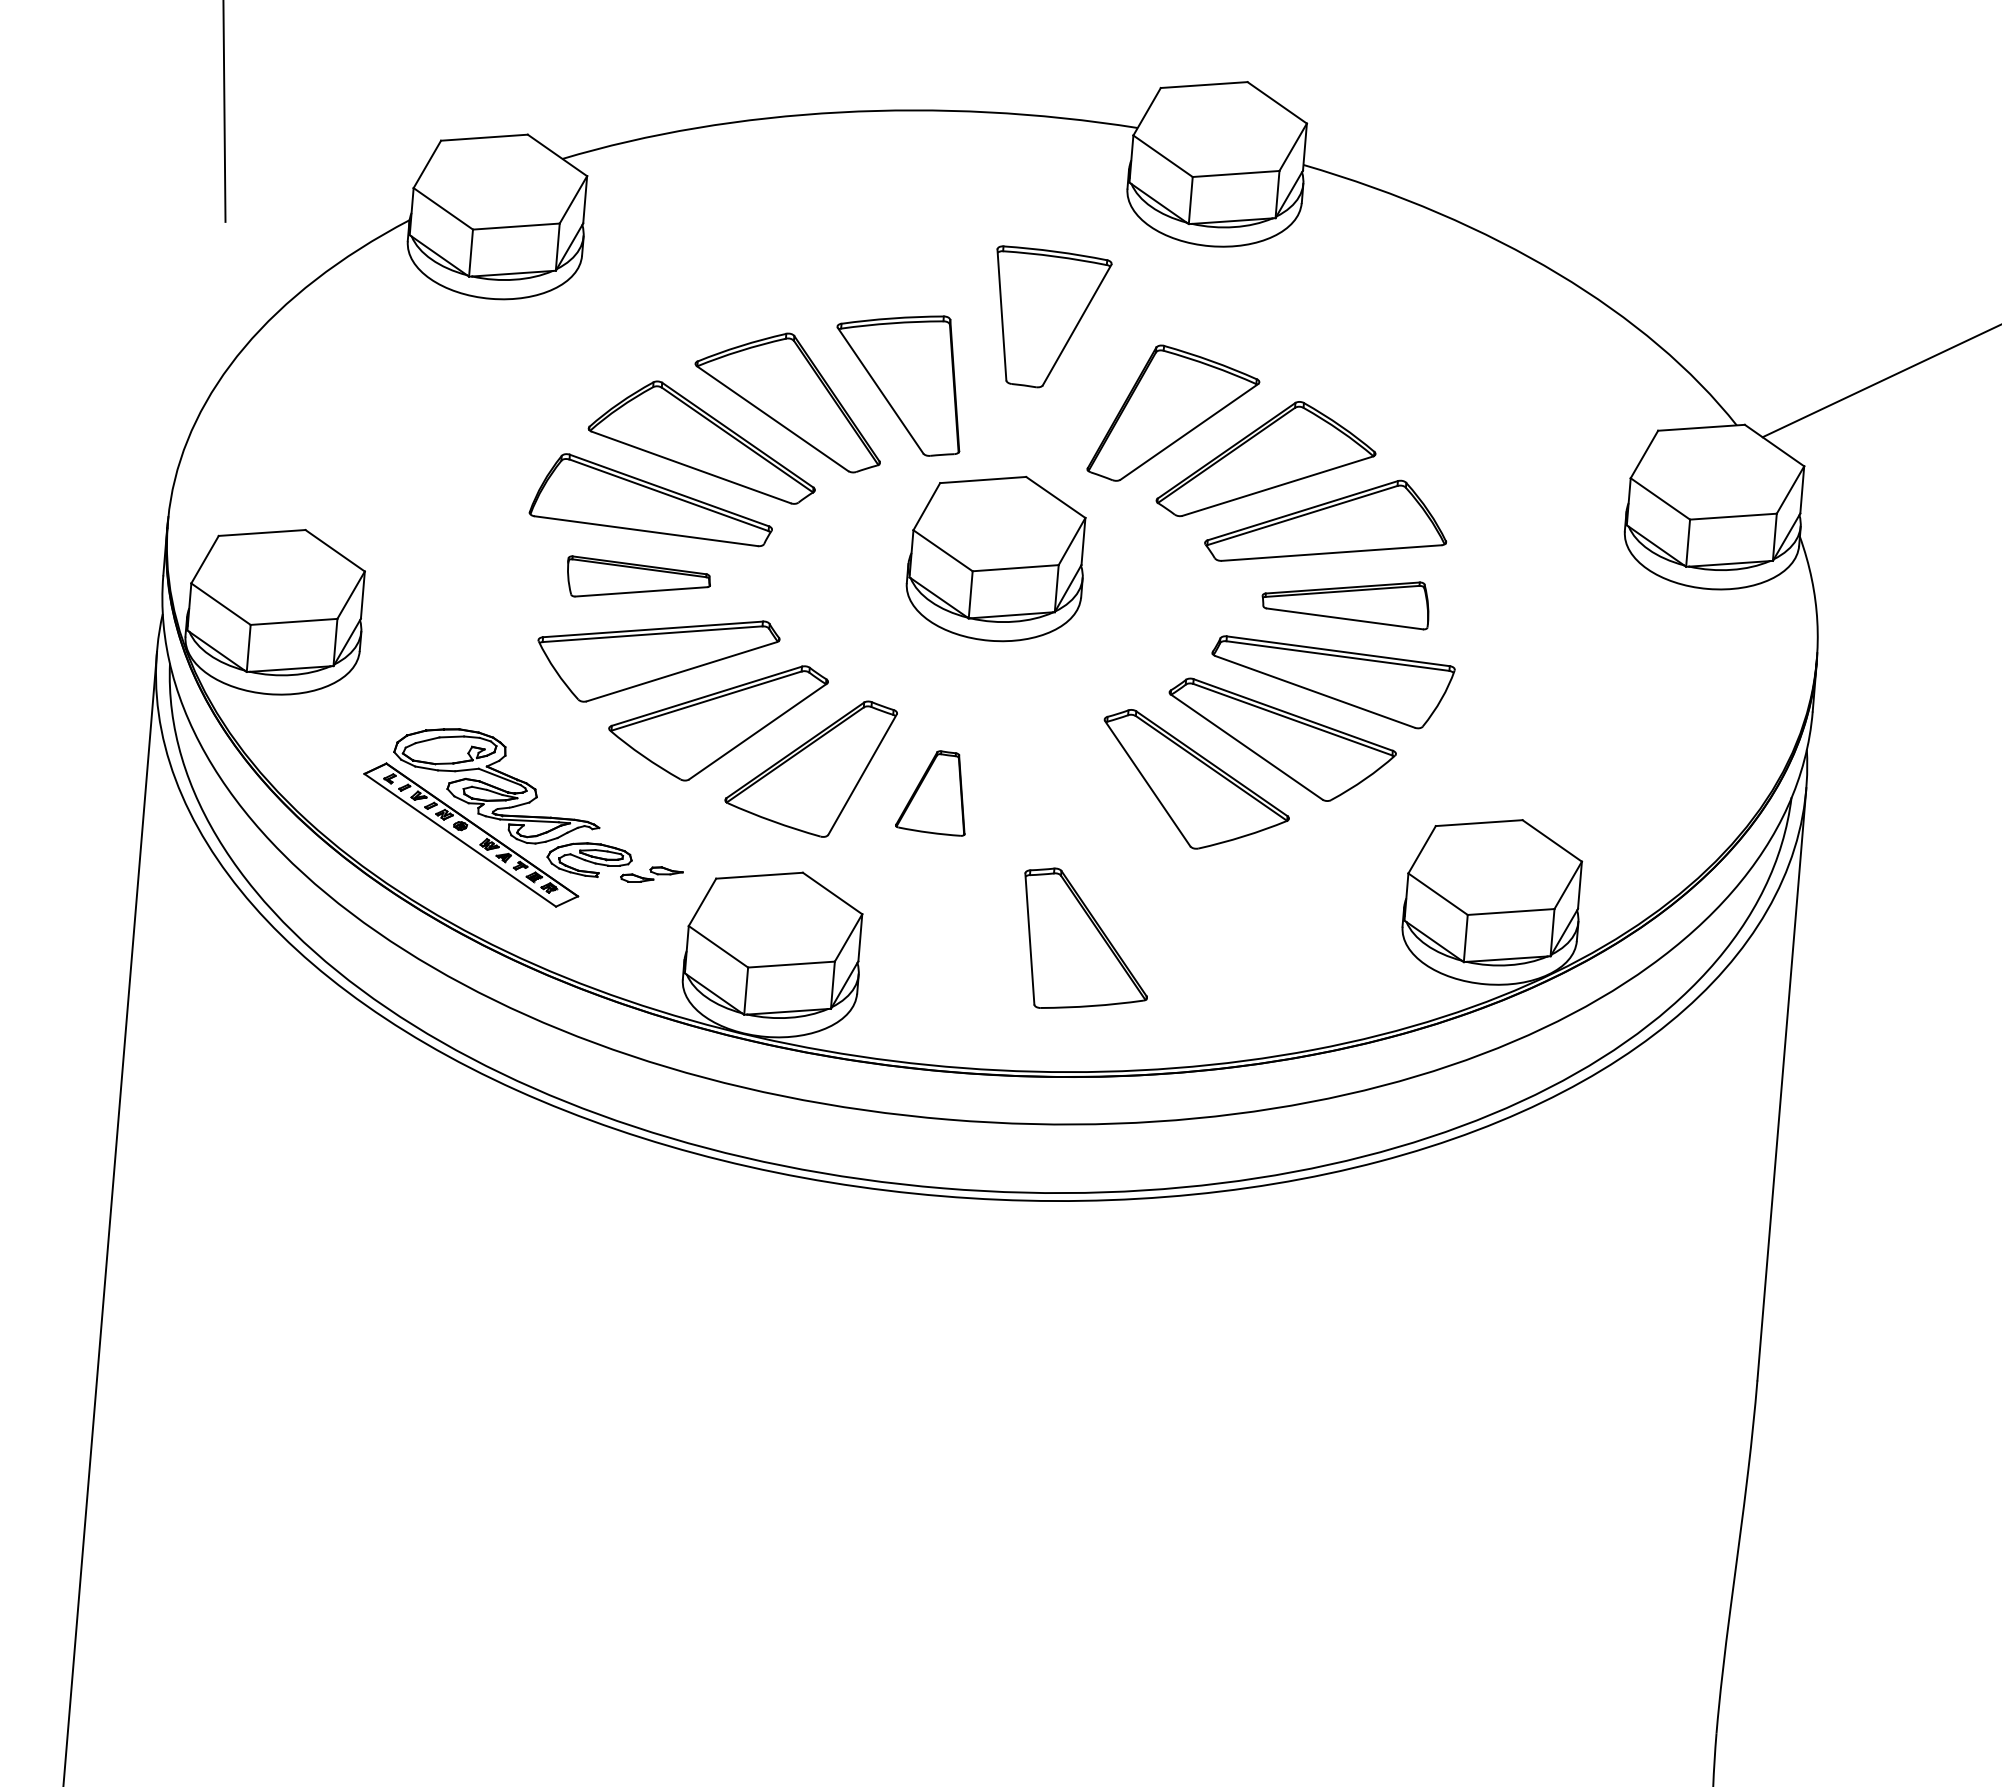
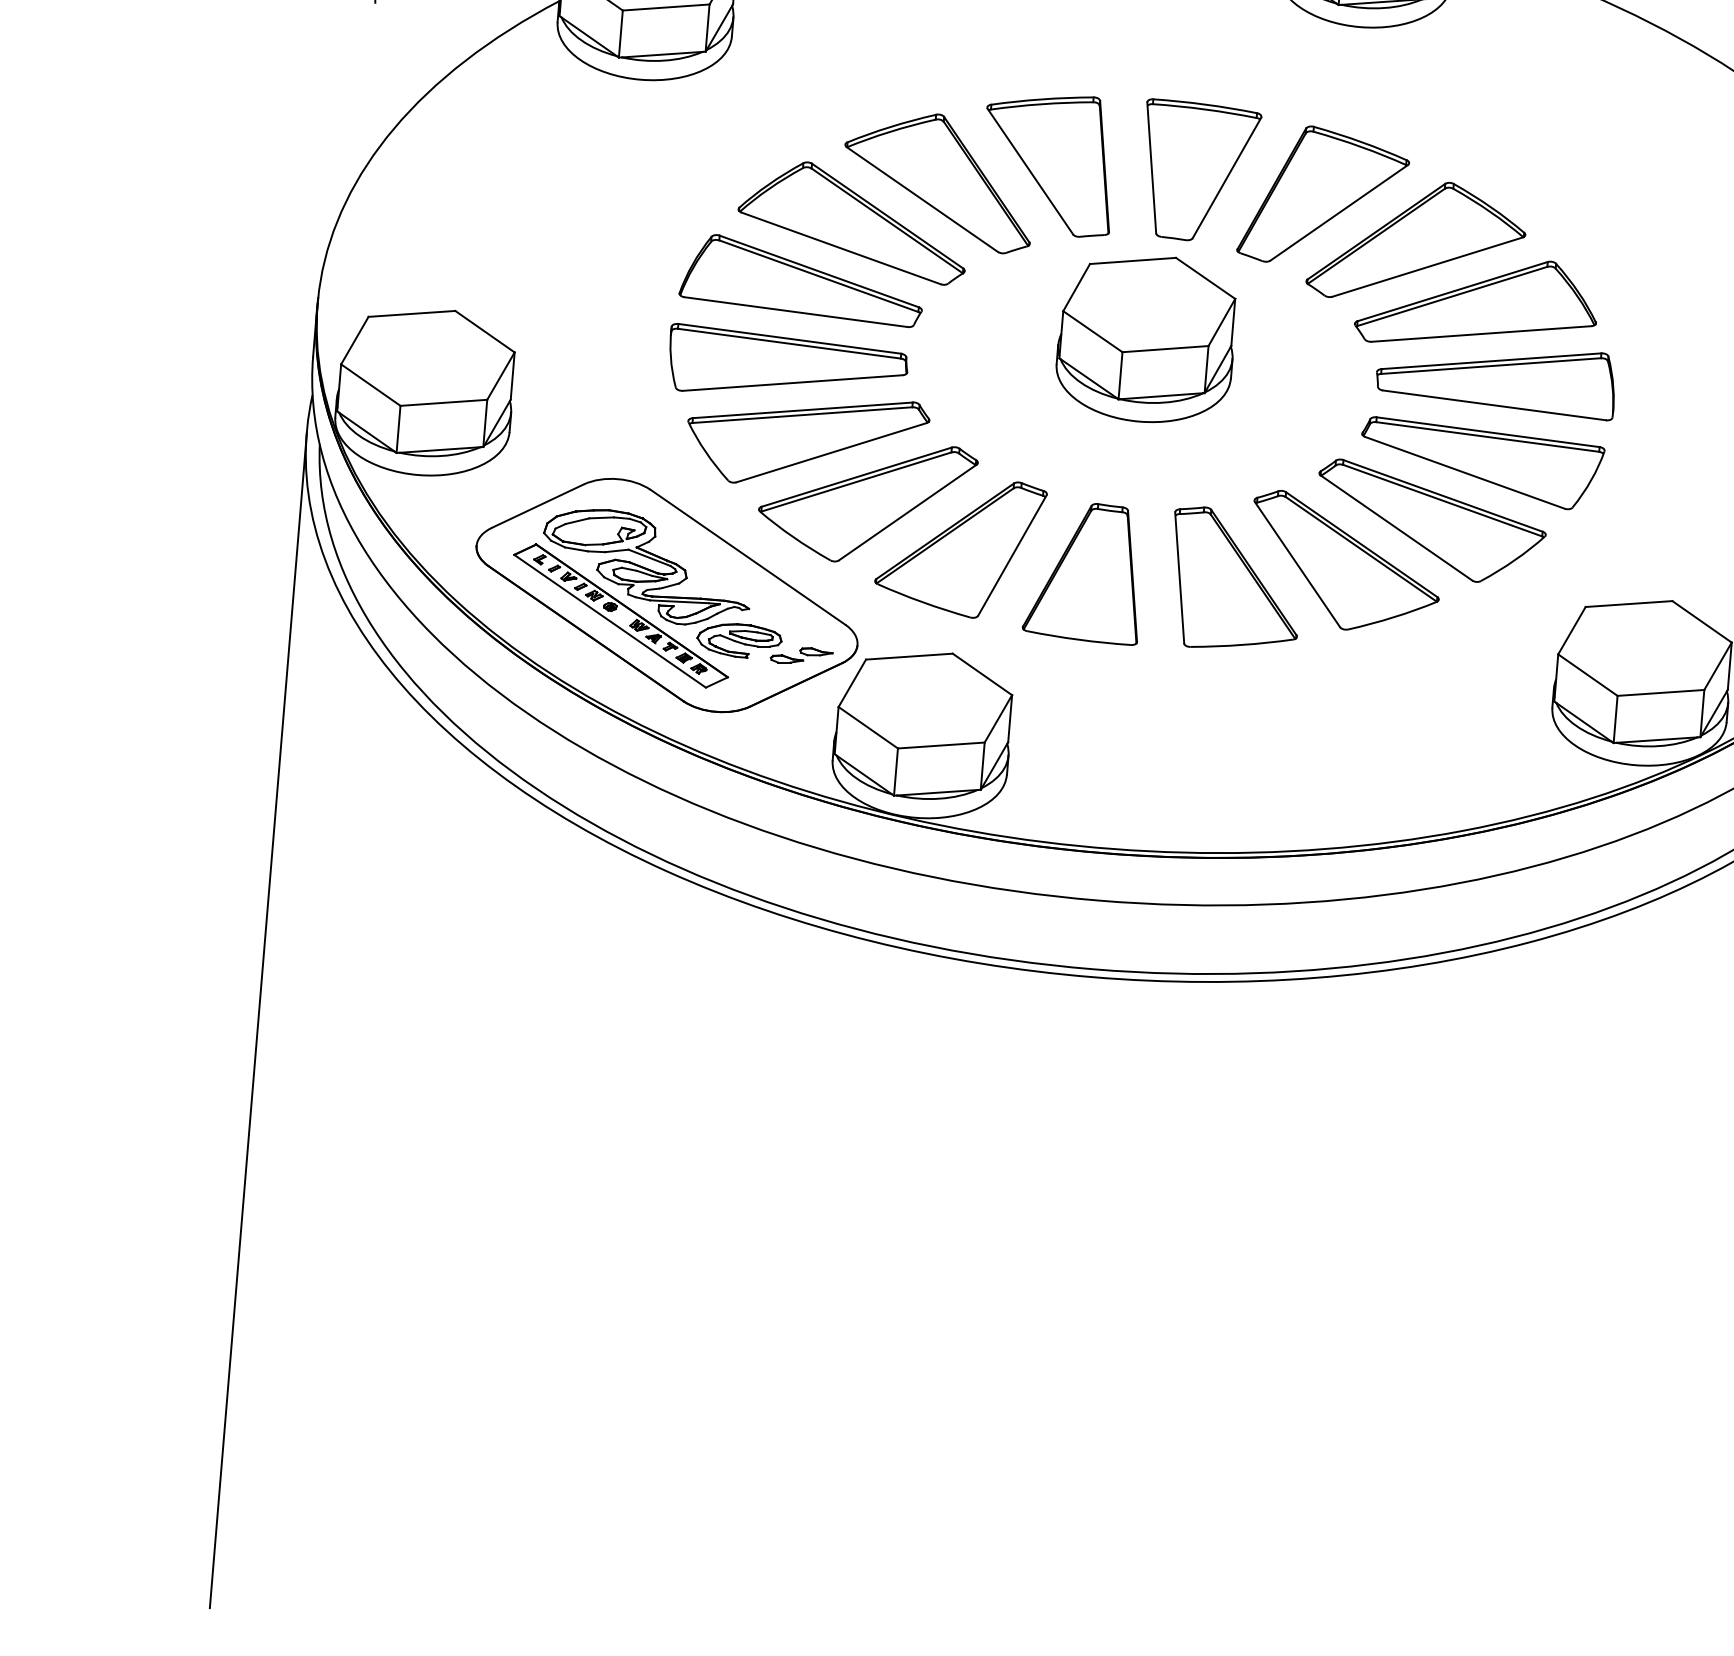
part: (1054, 316) -> (1204, 169), moved
part: (638, 576) -> (788, 357), size x1.67
part: (1345, 605) -> (1495, 386), size x1.43
part: (930, 793) -> (1080, 574), size x1.67
part: (516, 814) -> (666, 595), added
part: (1085, 937) -> (1235, 576), moved

